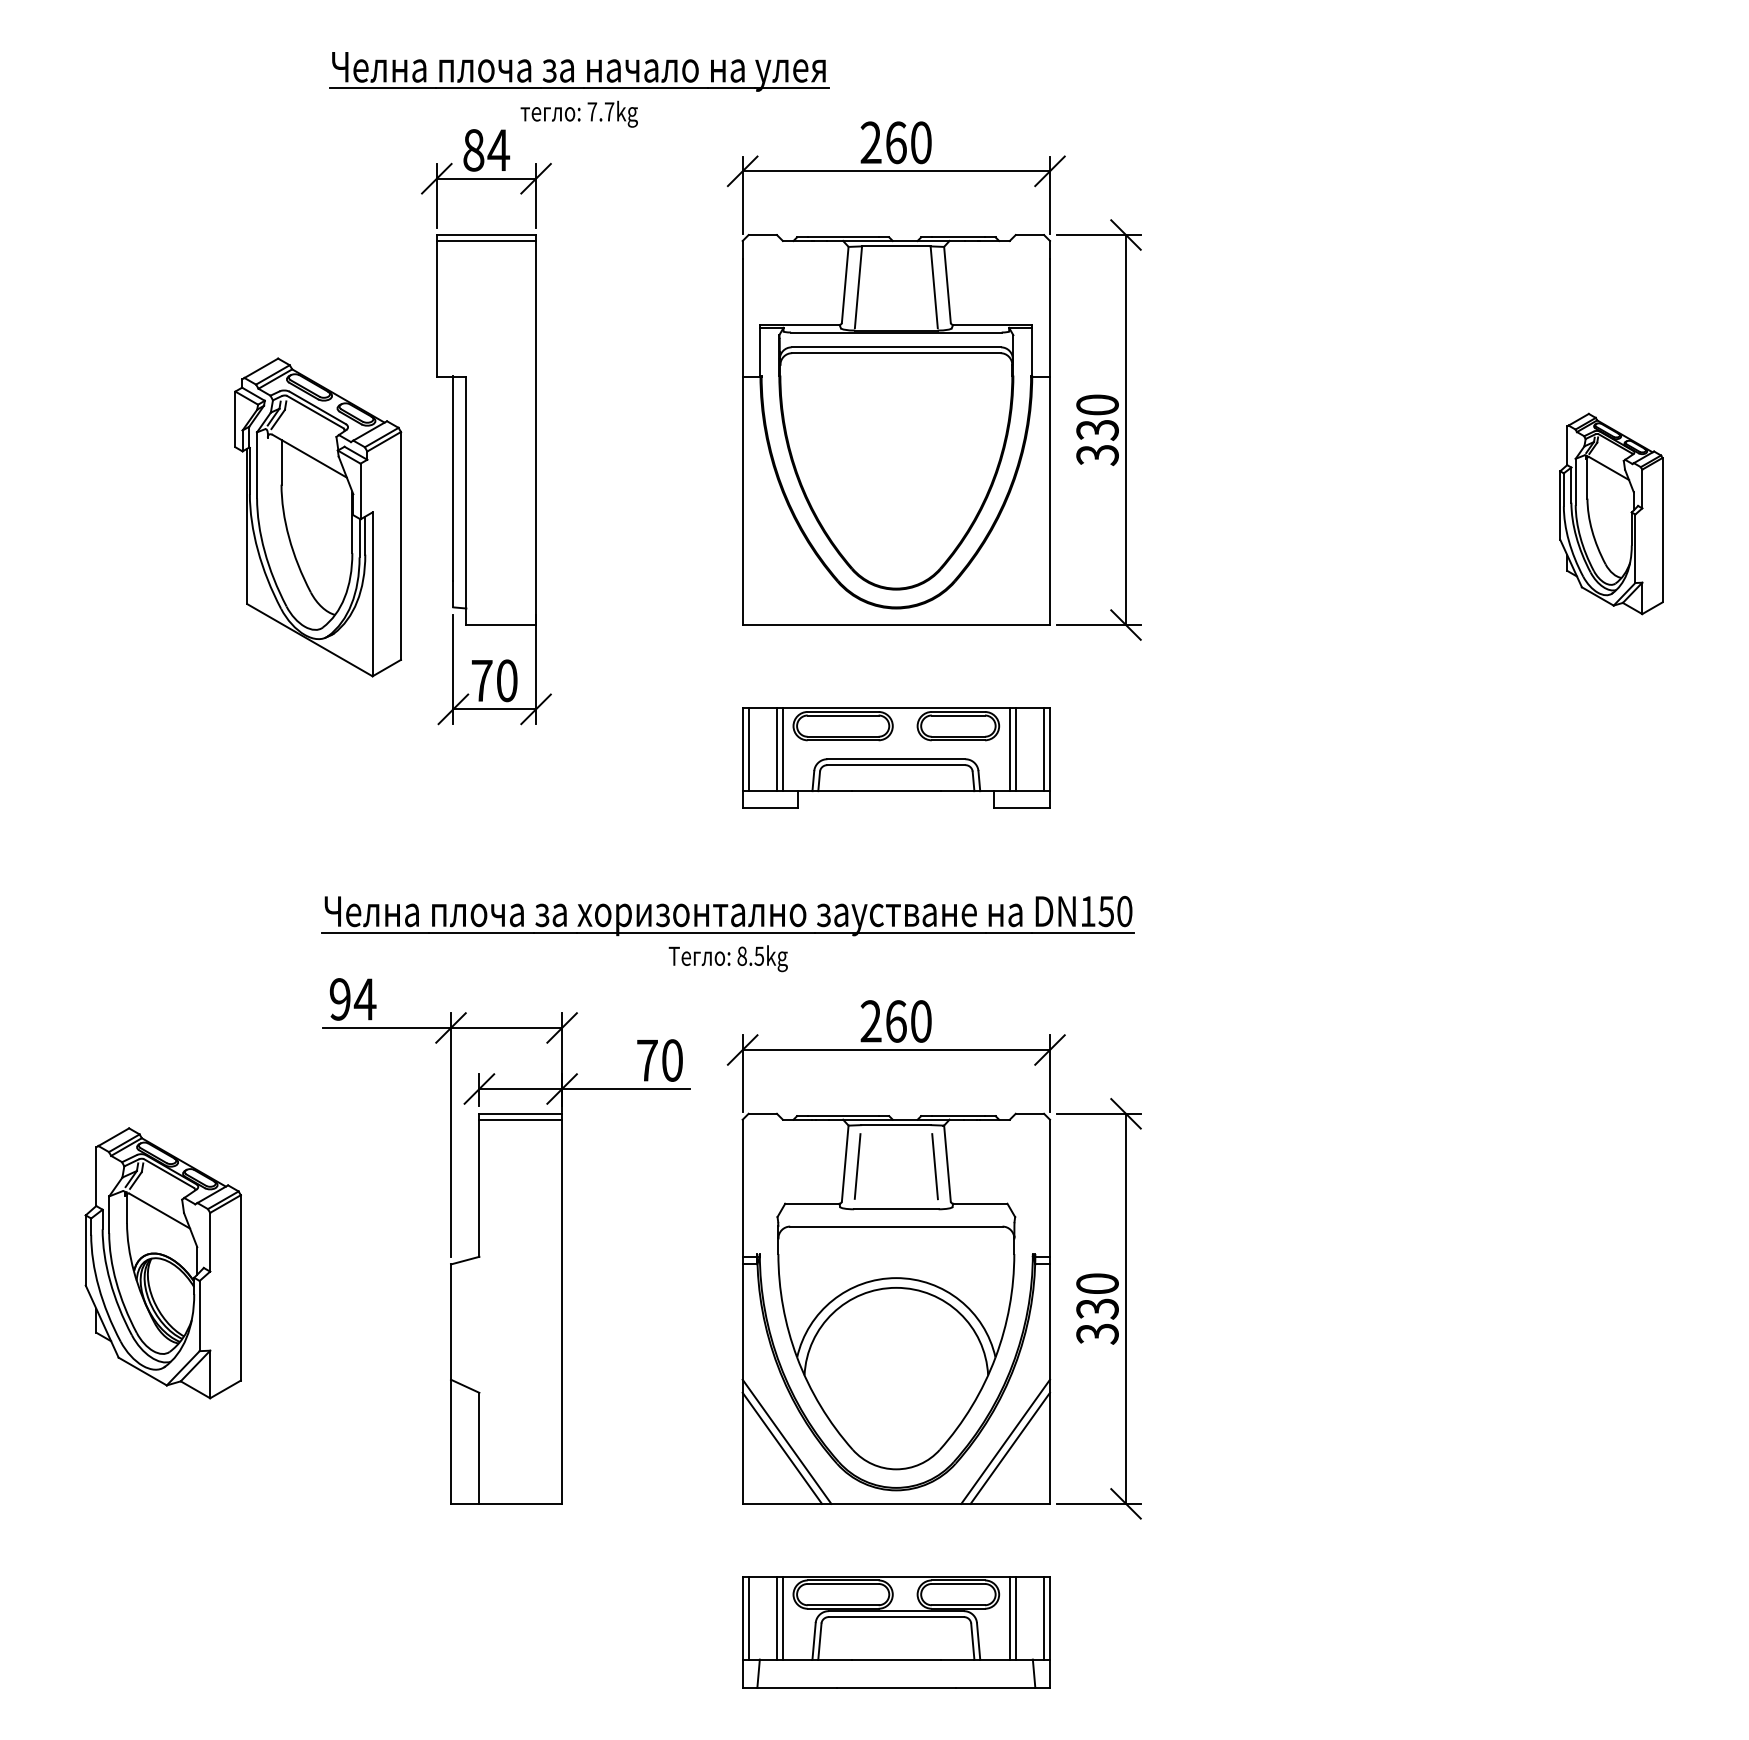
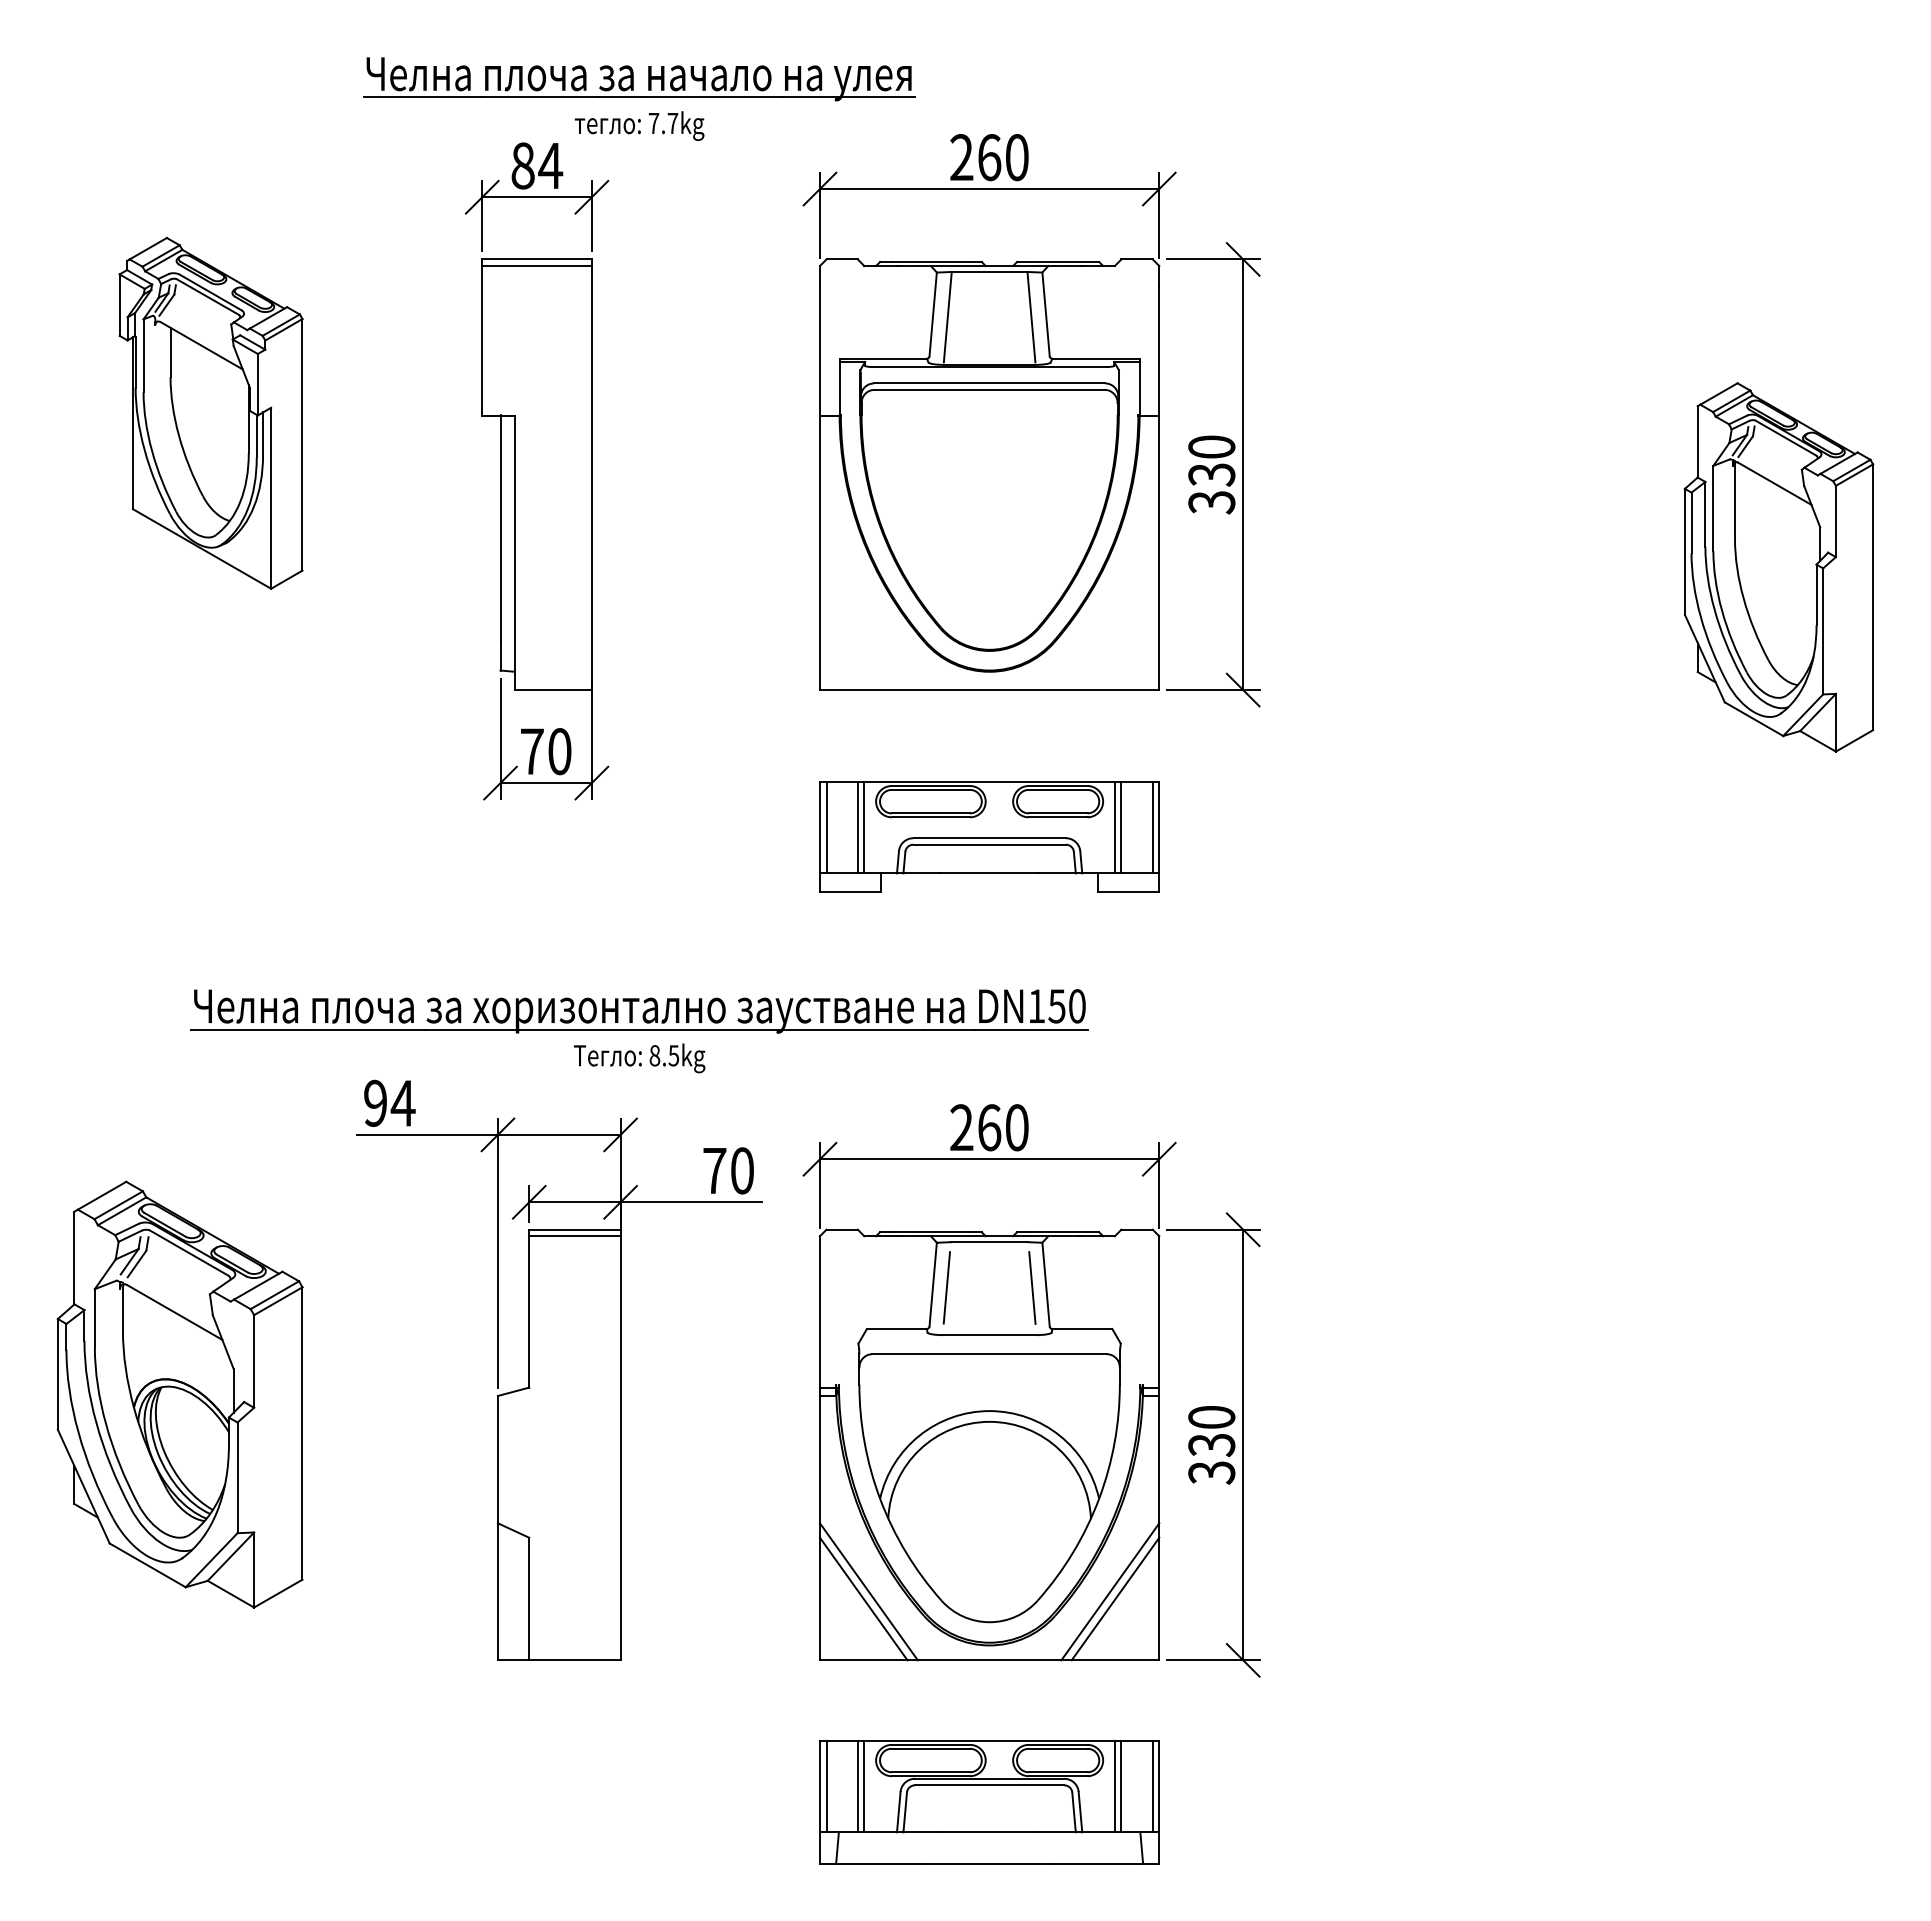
part: (1611, 513) -> (1779, 566), size x1.67
part: (318, 517) -> (211, 413), moved
part: (727, 934) -> (638, 1031), moved
part: (163, 1263) -> (180, 1394), size x1.43

